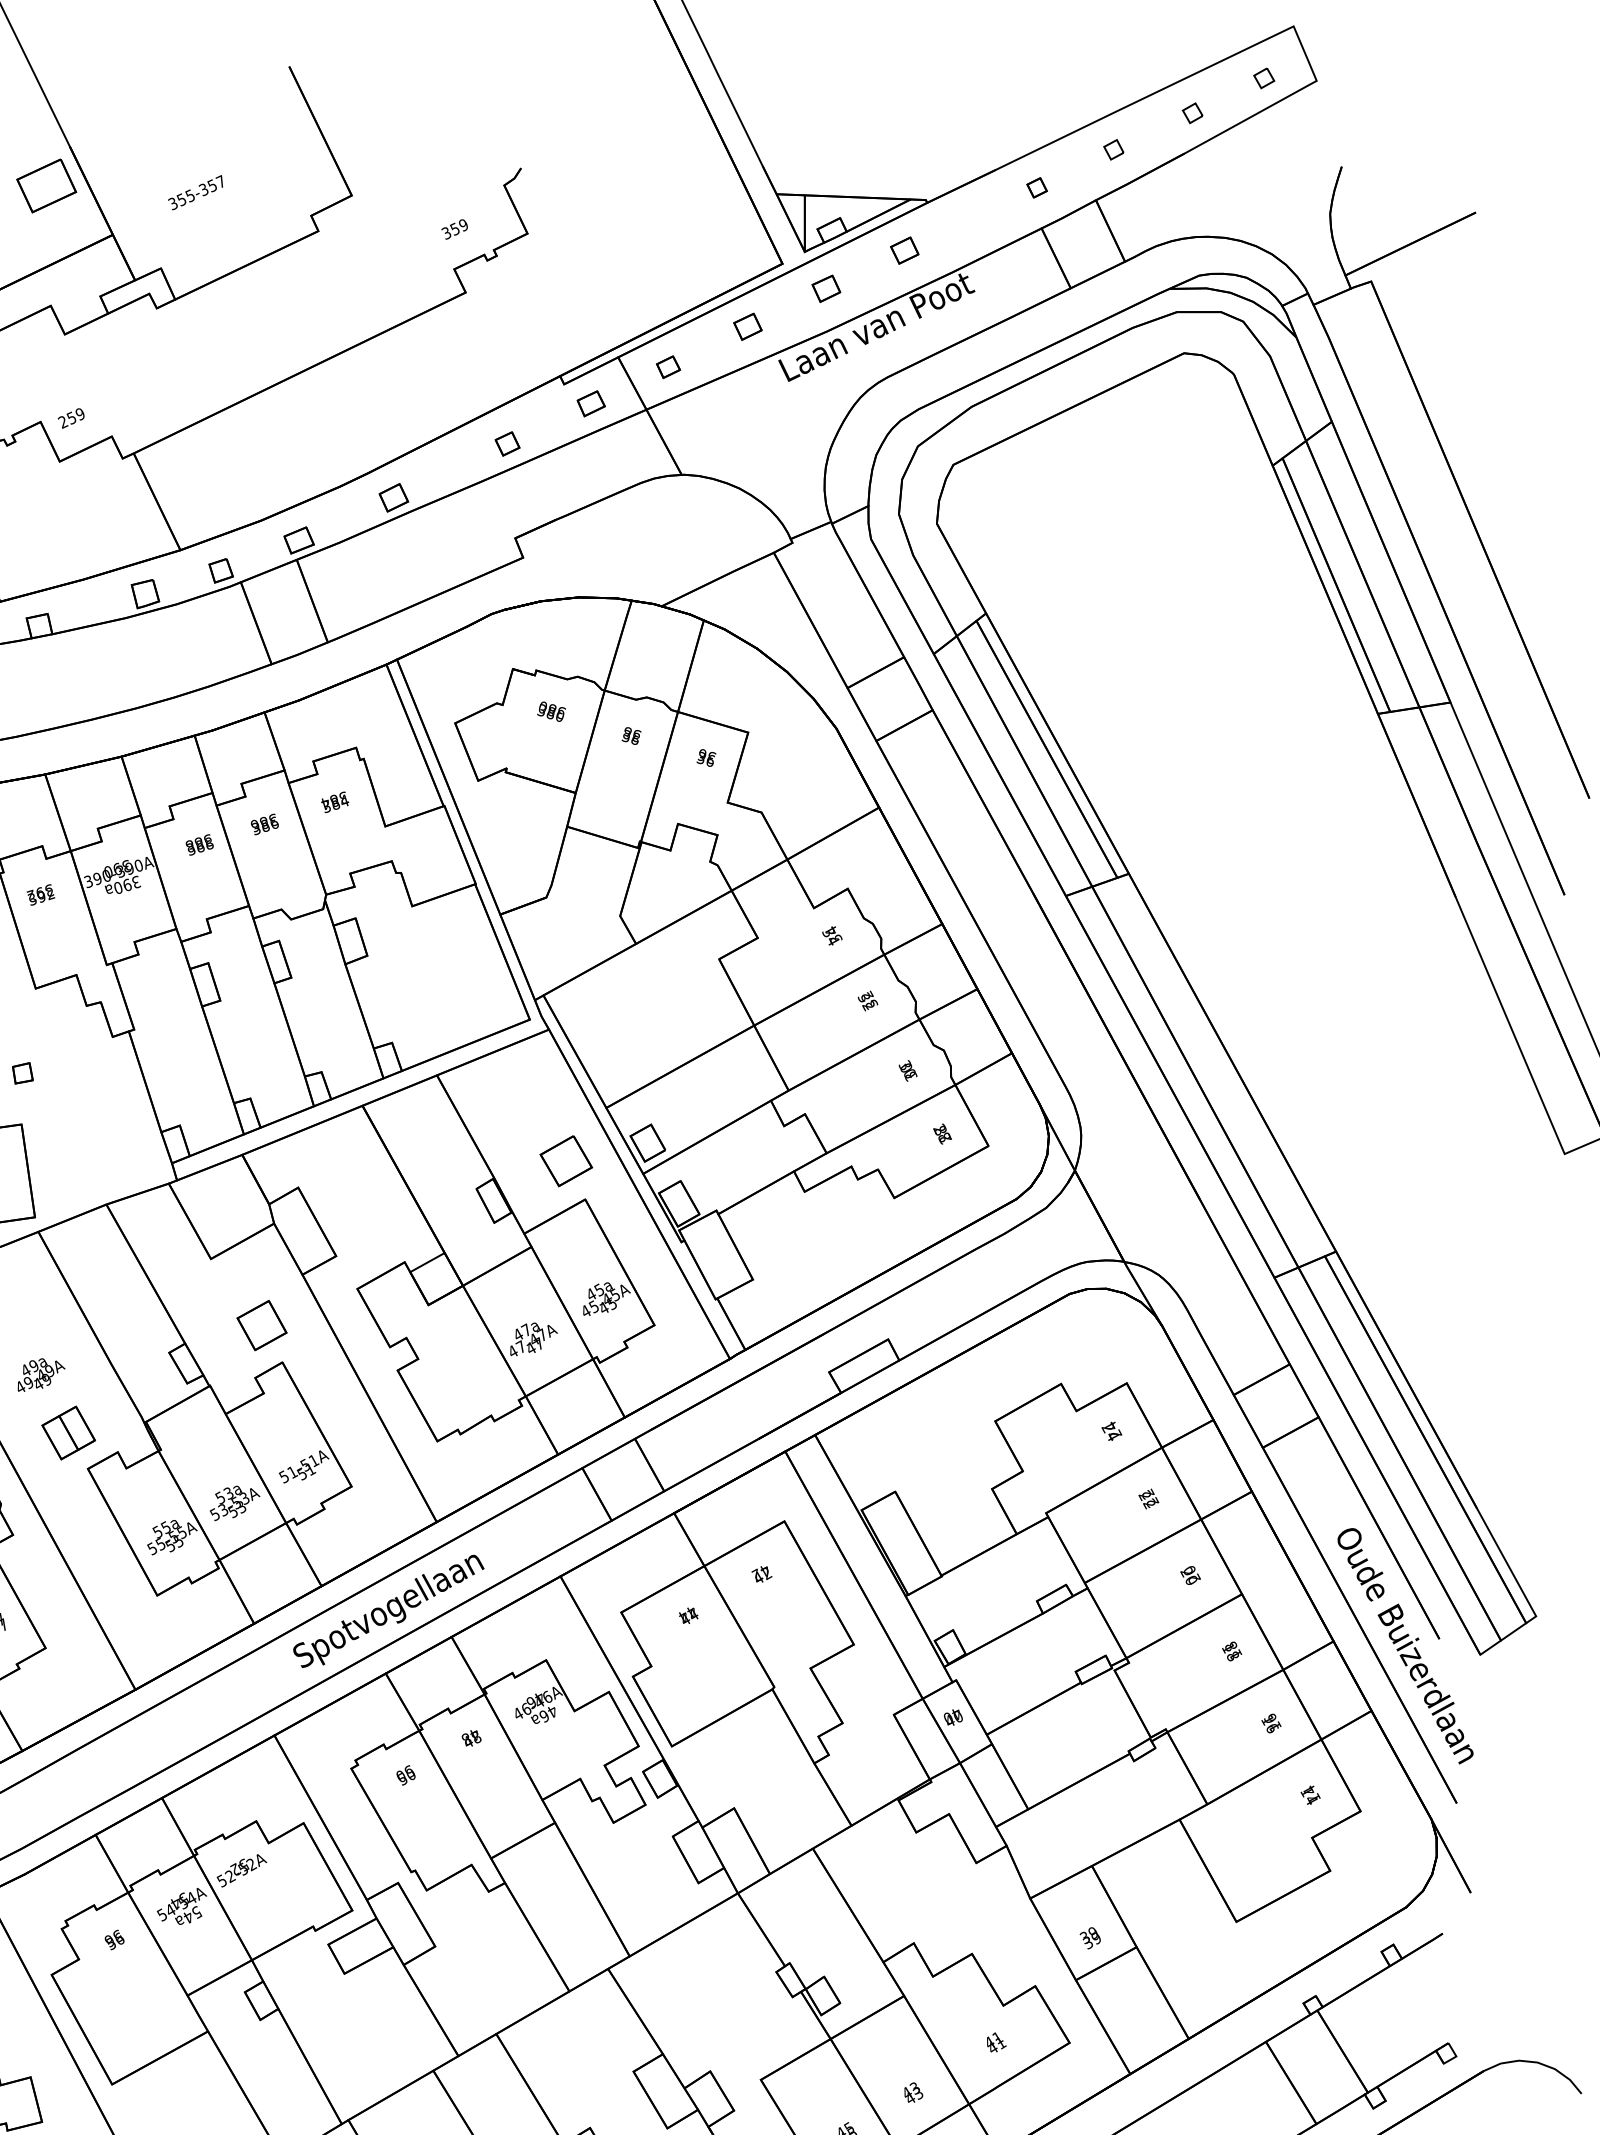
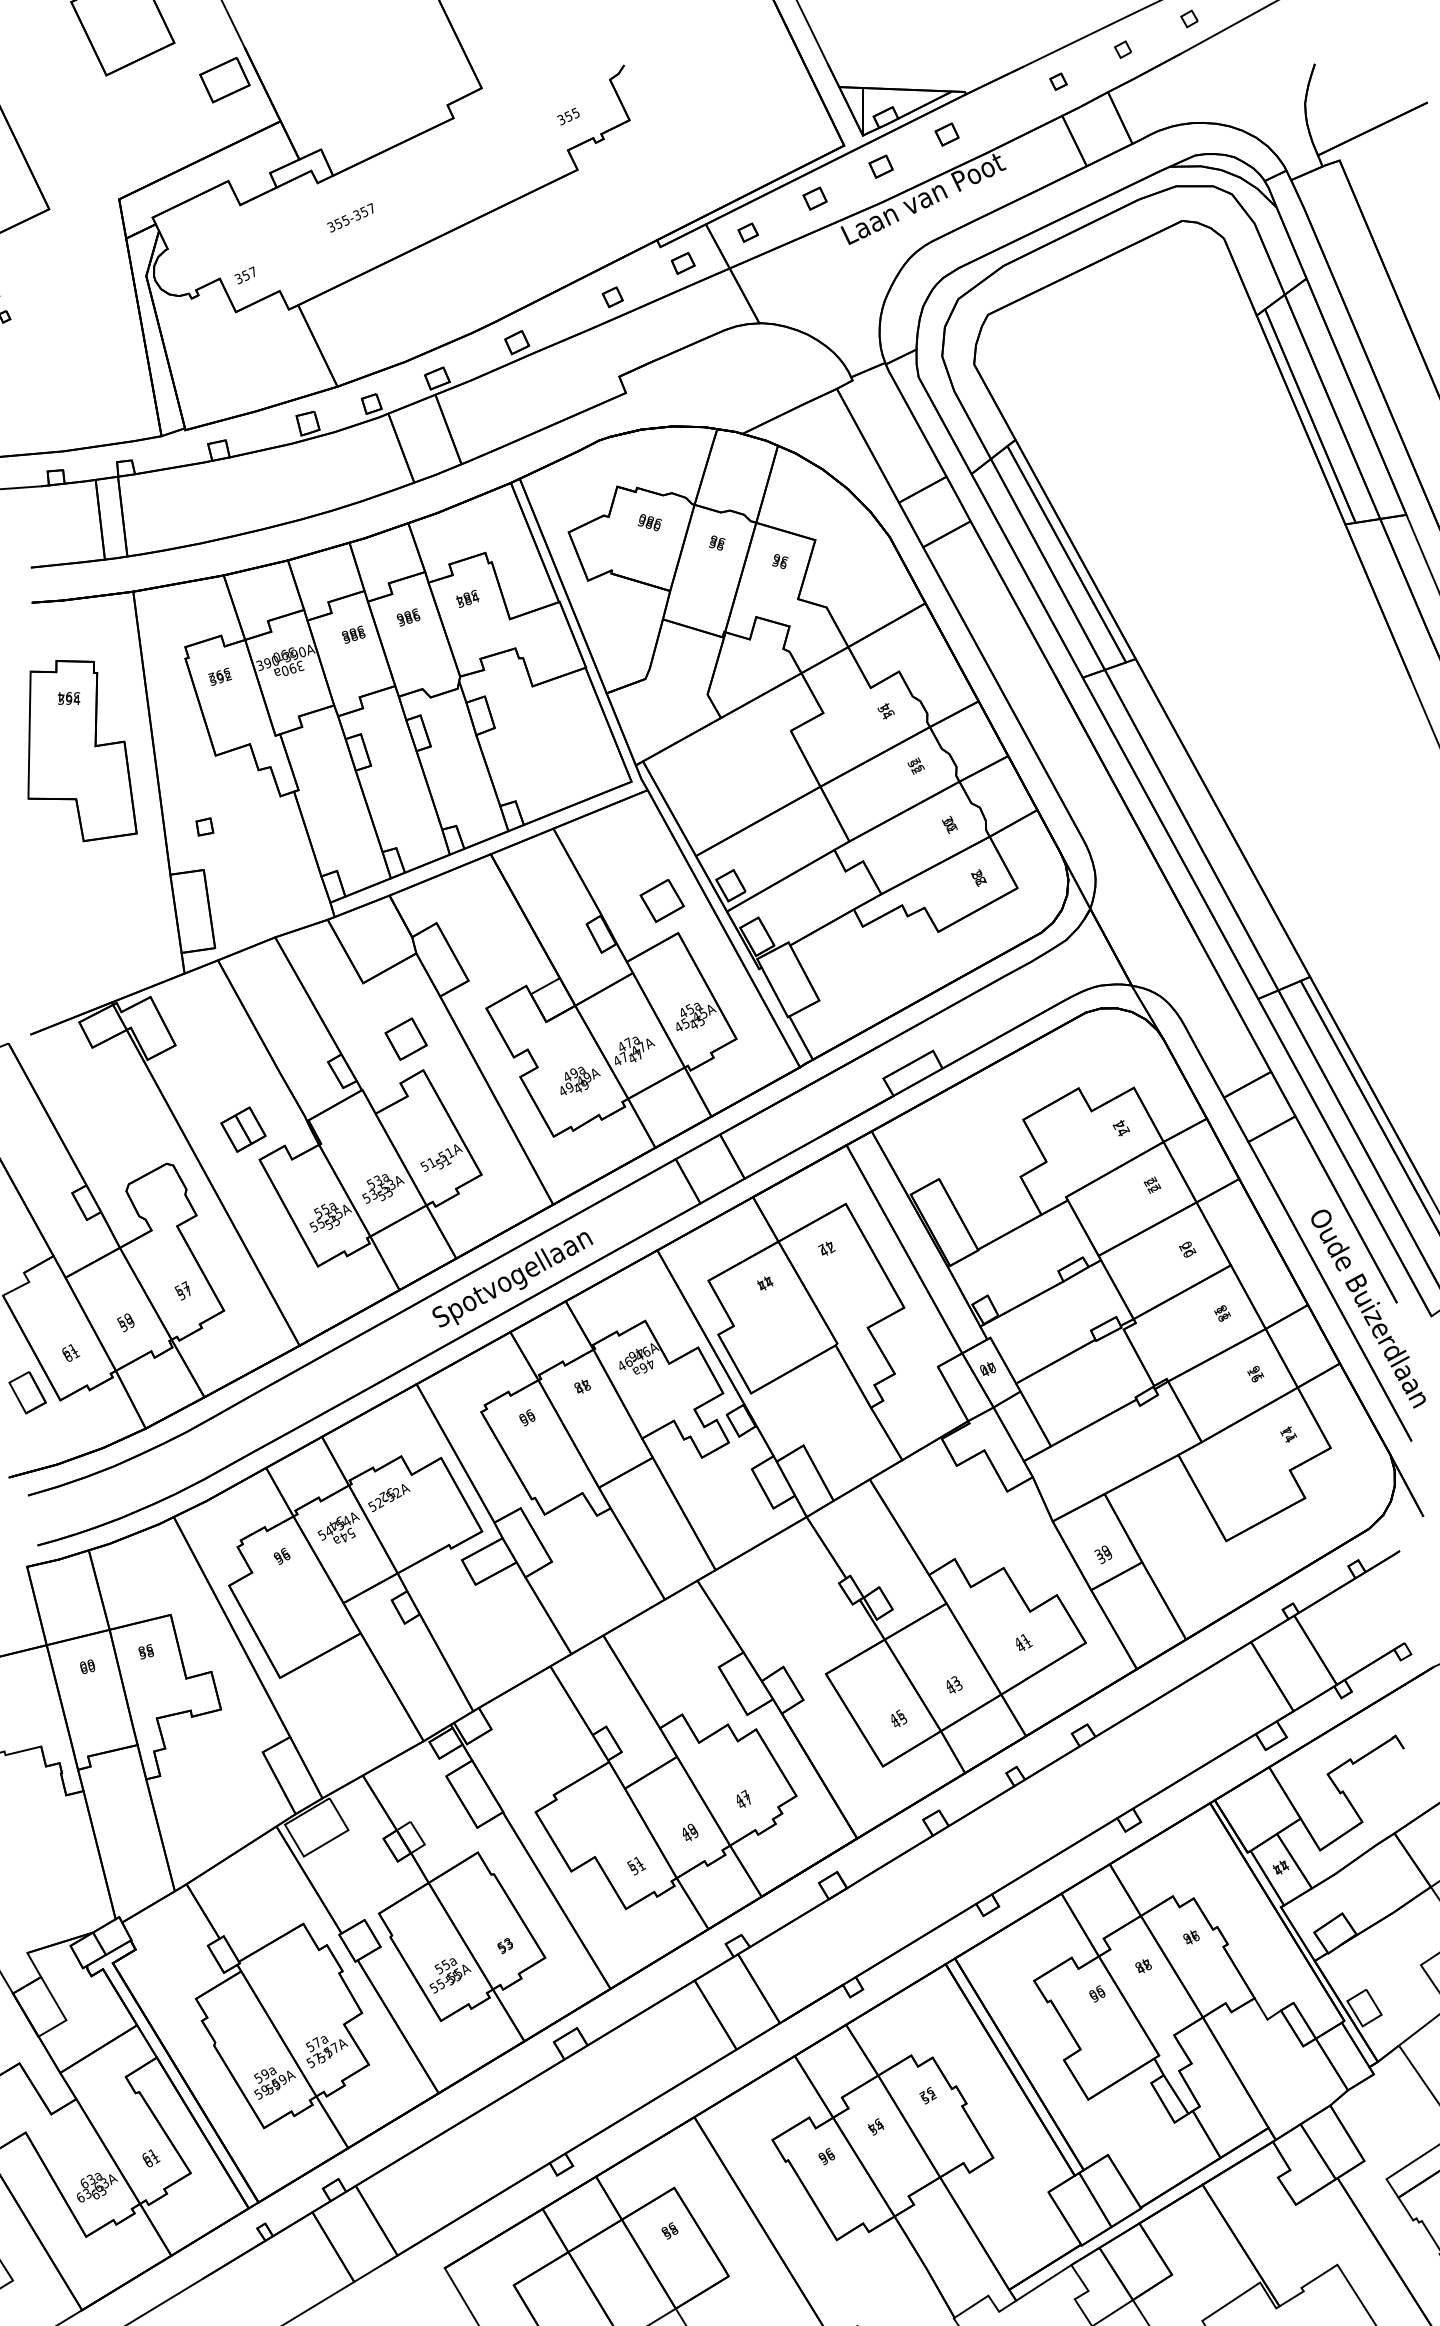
text: (195, 192) -> (350, 217), moved
text: (463, 224) -> (575, 112), 359 -> 355
text: (71, 418) -> (245, 275), 259 -> 357
text: (41, 1374) -> (580, 1080), moved

